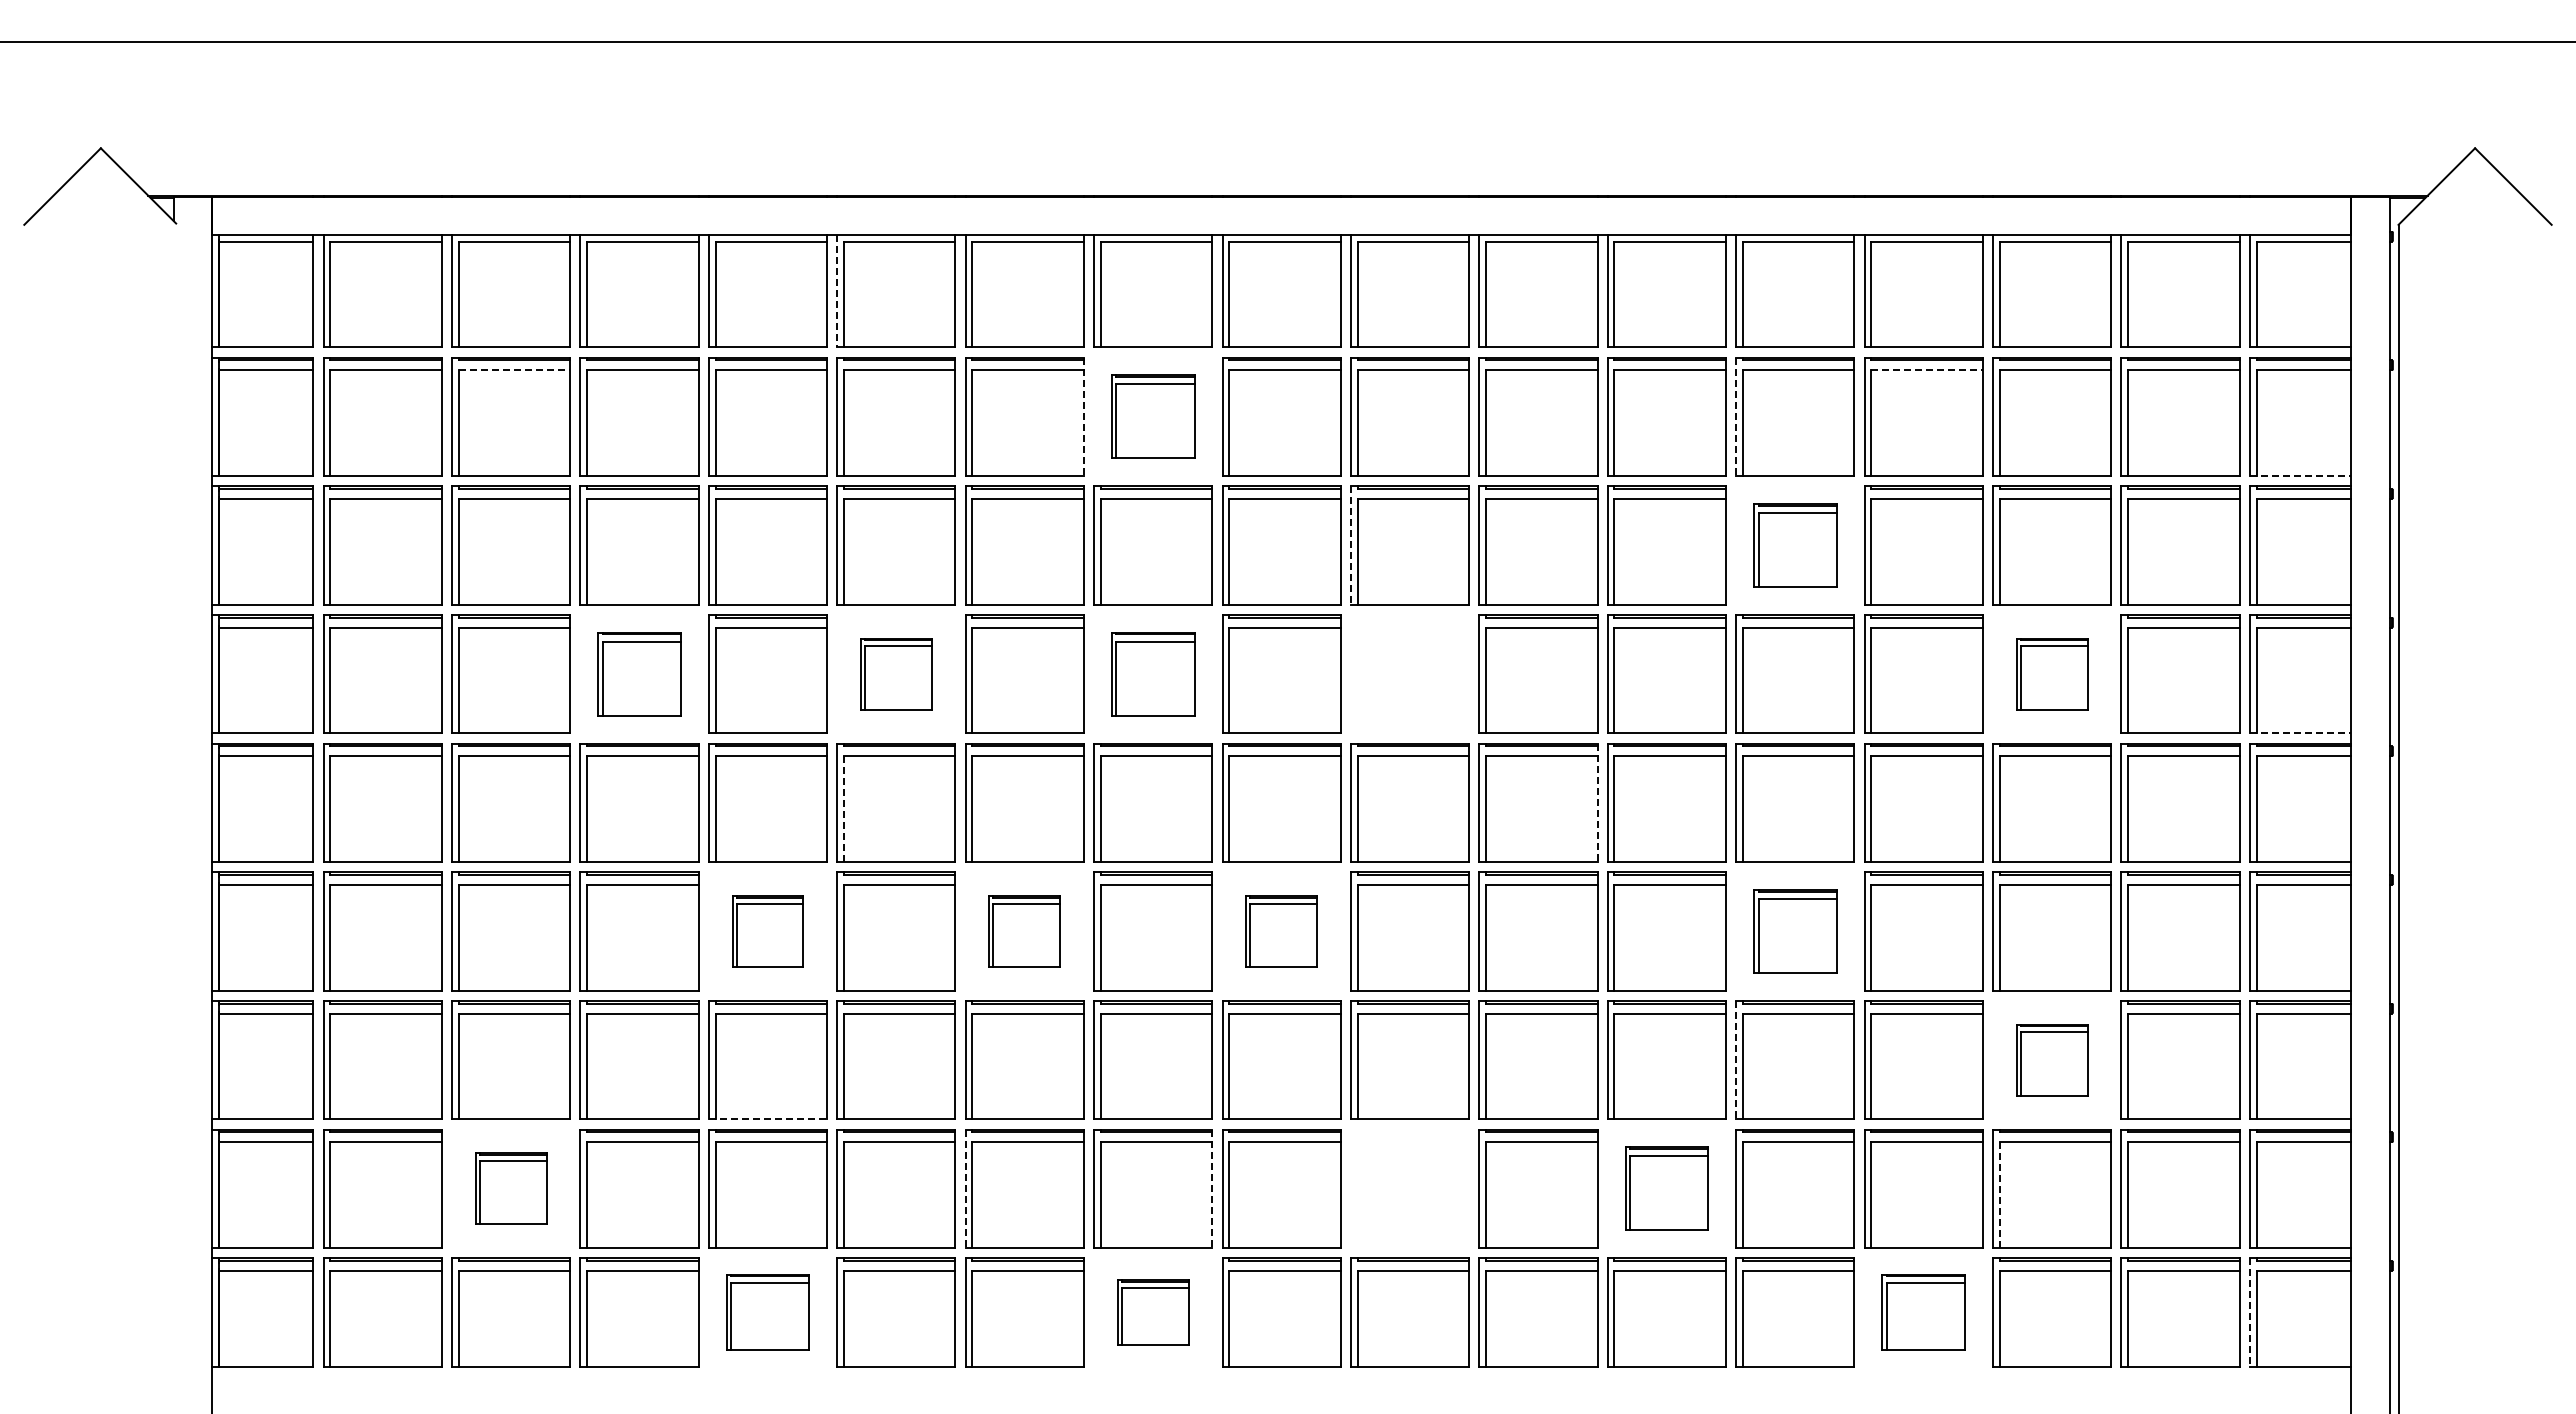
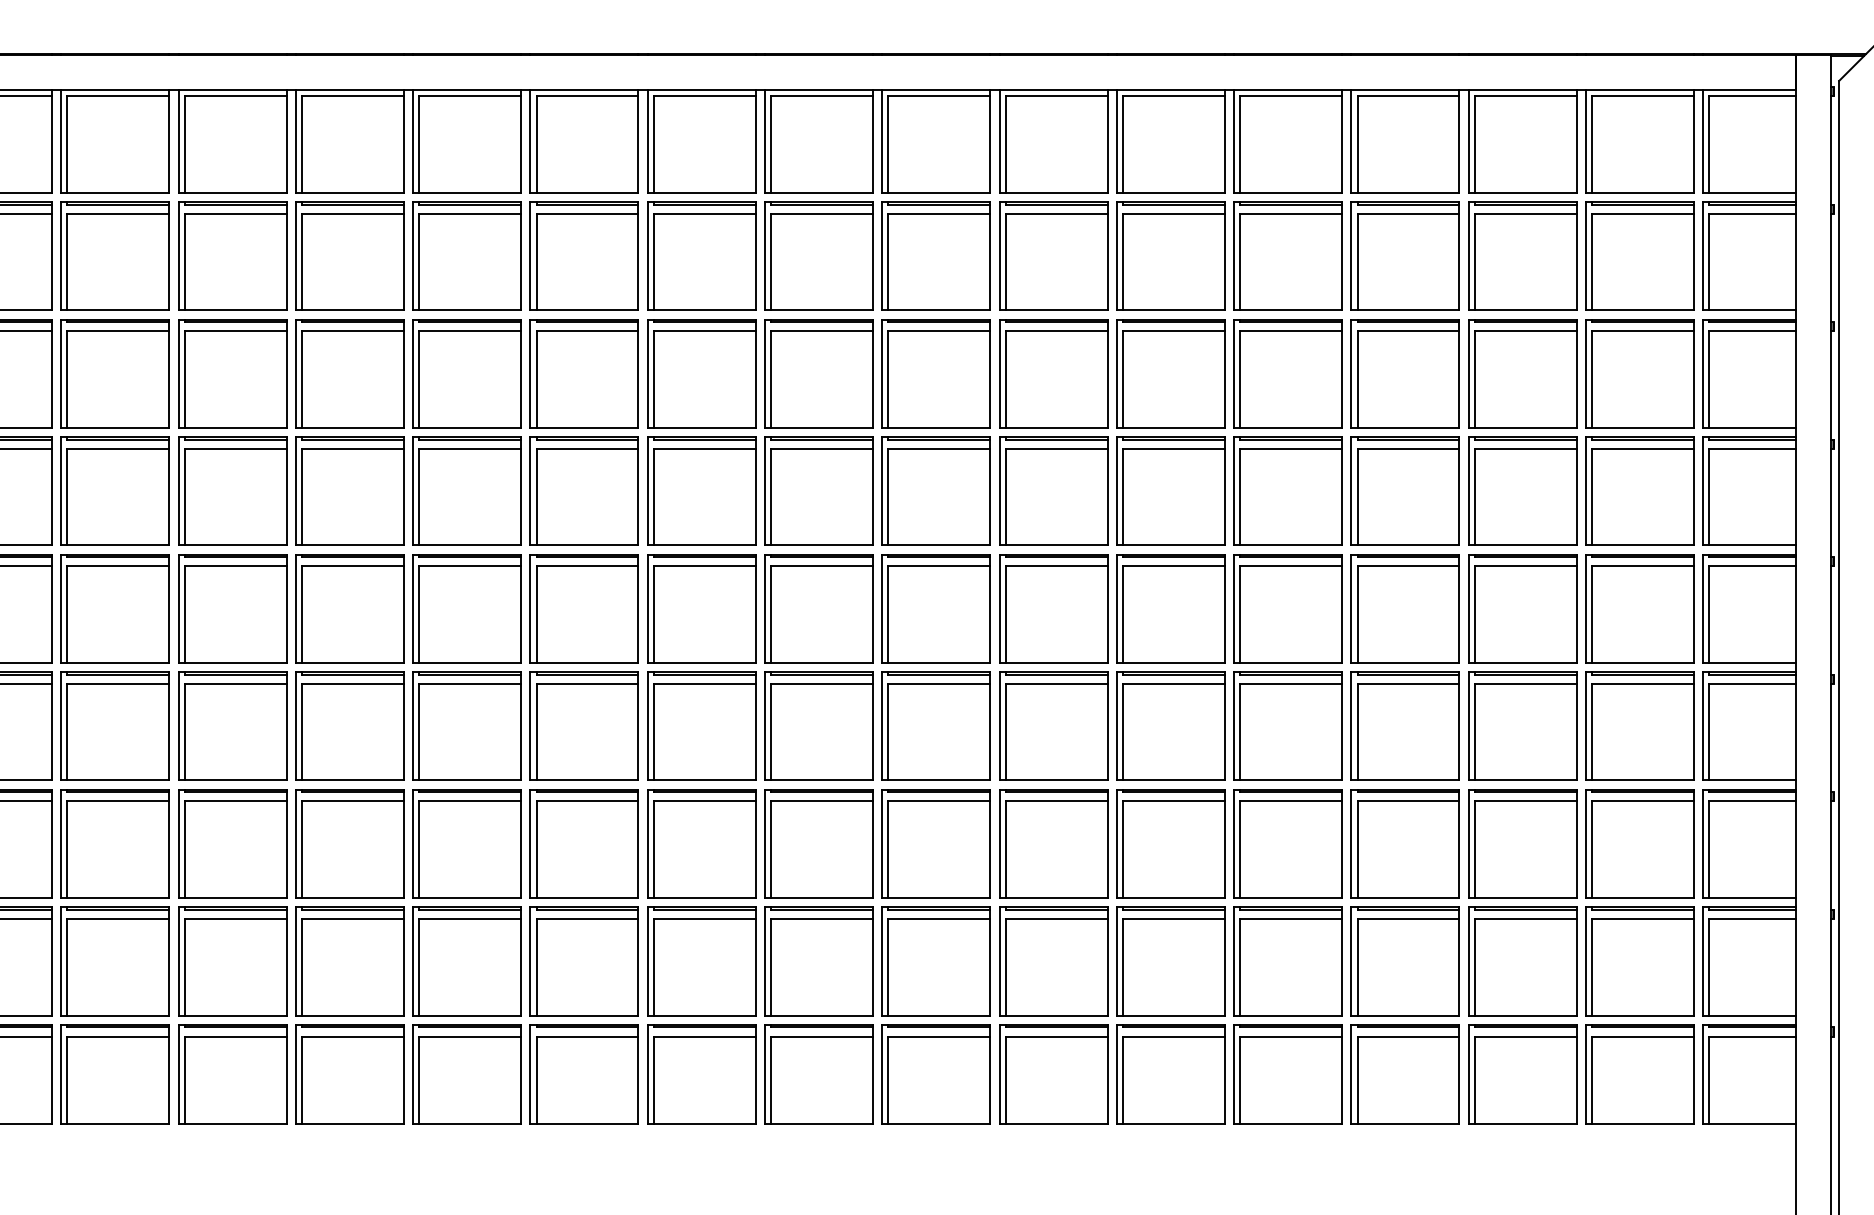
line: (837, 291) -> (413, 141), dashed -> solid
line: (514, 370) -> (118, 213), dashed -> solid
line: (1927, 370) -> (1408, 213), dashed -> solid
part: (1152, 416) -> (701, 255), size x1.43
line: (1083, 417) -> (638, 256), dashed -> solid
line: (1736, 417) -> (1234, 256), dashed -> solid
line: (2300, 476) -> (1749, 310), dashed -> solid
part: (1794, 545) -> (1287, 373), size x1.43
line: (1350, 546) -> (881, 374), dashed -> solid
part: (639, 673) -> (232, 490), size x1.43
part: (895, 673) -> (466, 490), size x1.67
part: (1152, 673) -> (701, 490), size x1.43
part: (1409, 673) -> (935, 490), added
part: (2051, 673) -> (1522, 490), size x1.67
line: (2300, 733) -> (1749, 545), dashed -> solid
line: (1597, 803) -> (1107, 609), dashed -> solid
line: (843, 809) -> (418, 614), dashed -> solid
part: (767, 931) -> (349, 726), size x1.67
part: (1024, 931) -> (584, 726), size x1.67
part: (1281, 931) -> (818, 726), size x1.67
part: (1794, 931) -> (1287, 726), size x1.43
part: (2051, 1059) -> (1522, 843), size x1.67
line: (1736, 1060) -> (1234, 844), dashed -> solid
line: (768, 1119) -> (350, 898), dashed -> solid
part: (510, 1188) -> (114, 961), size x1.67
part: (1409, 1188) -> (935, 961), added
part: (1666, 1188) -> (1170, 961), size x1.43
line: (965, 1189) -> (530, 962), dashed -> solid
line: (1212, 1189) -> (755, 962), dashed -> solid
line: (1999, 1195) -> (1474, 967), dashed -> solid
part: (767, 1312) -> (349, 1074), size x1.43
part: (1152, 1312) -> (701, 1074), size x1.67
part: (1923, 1312) -> (1405, 1074), size x1.43
line: (2249, 1312) -> (1703, 1074), dashed -> solid

